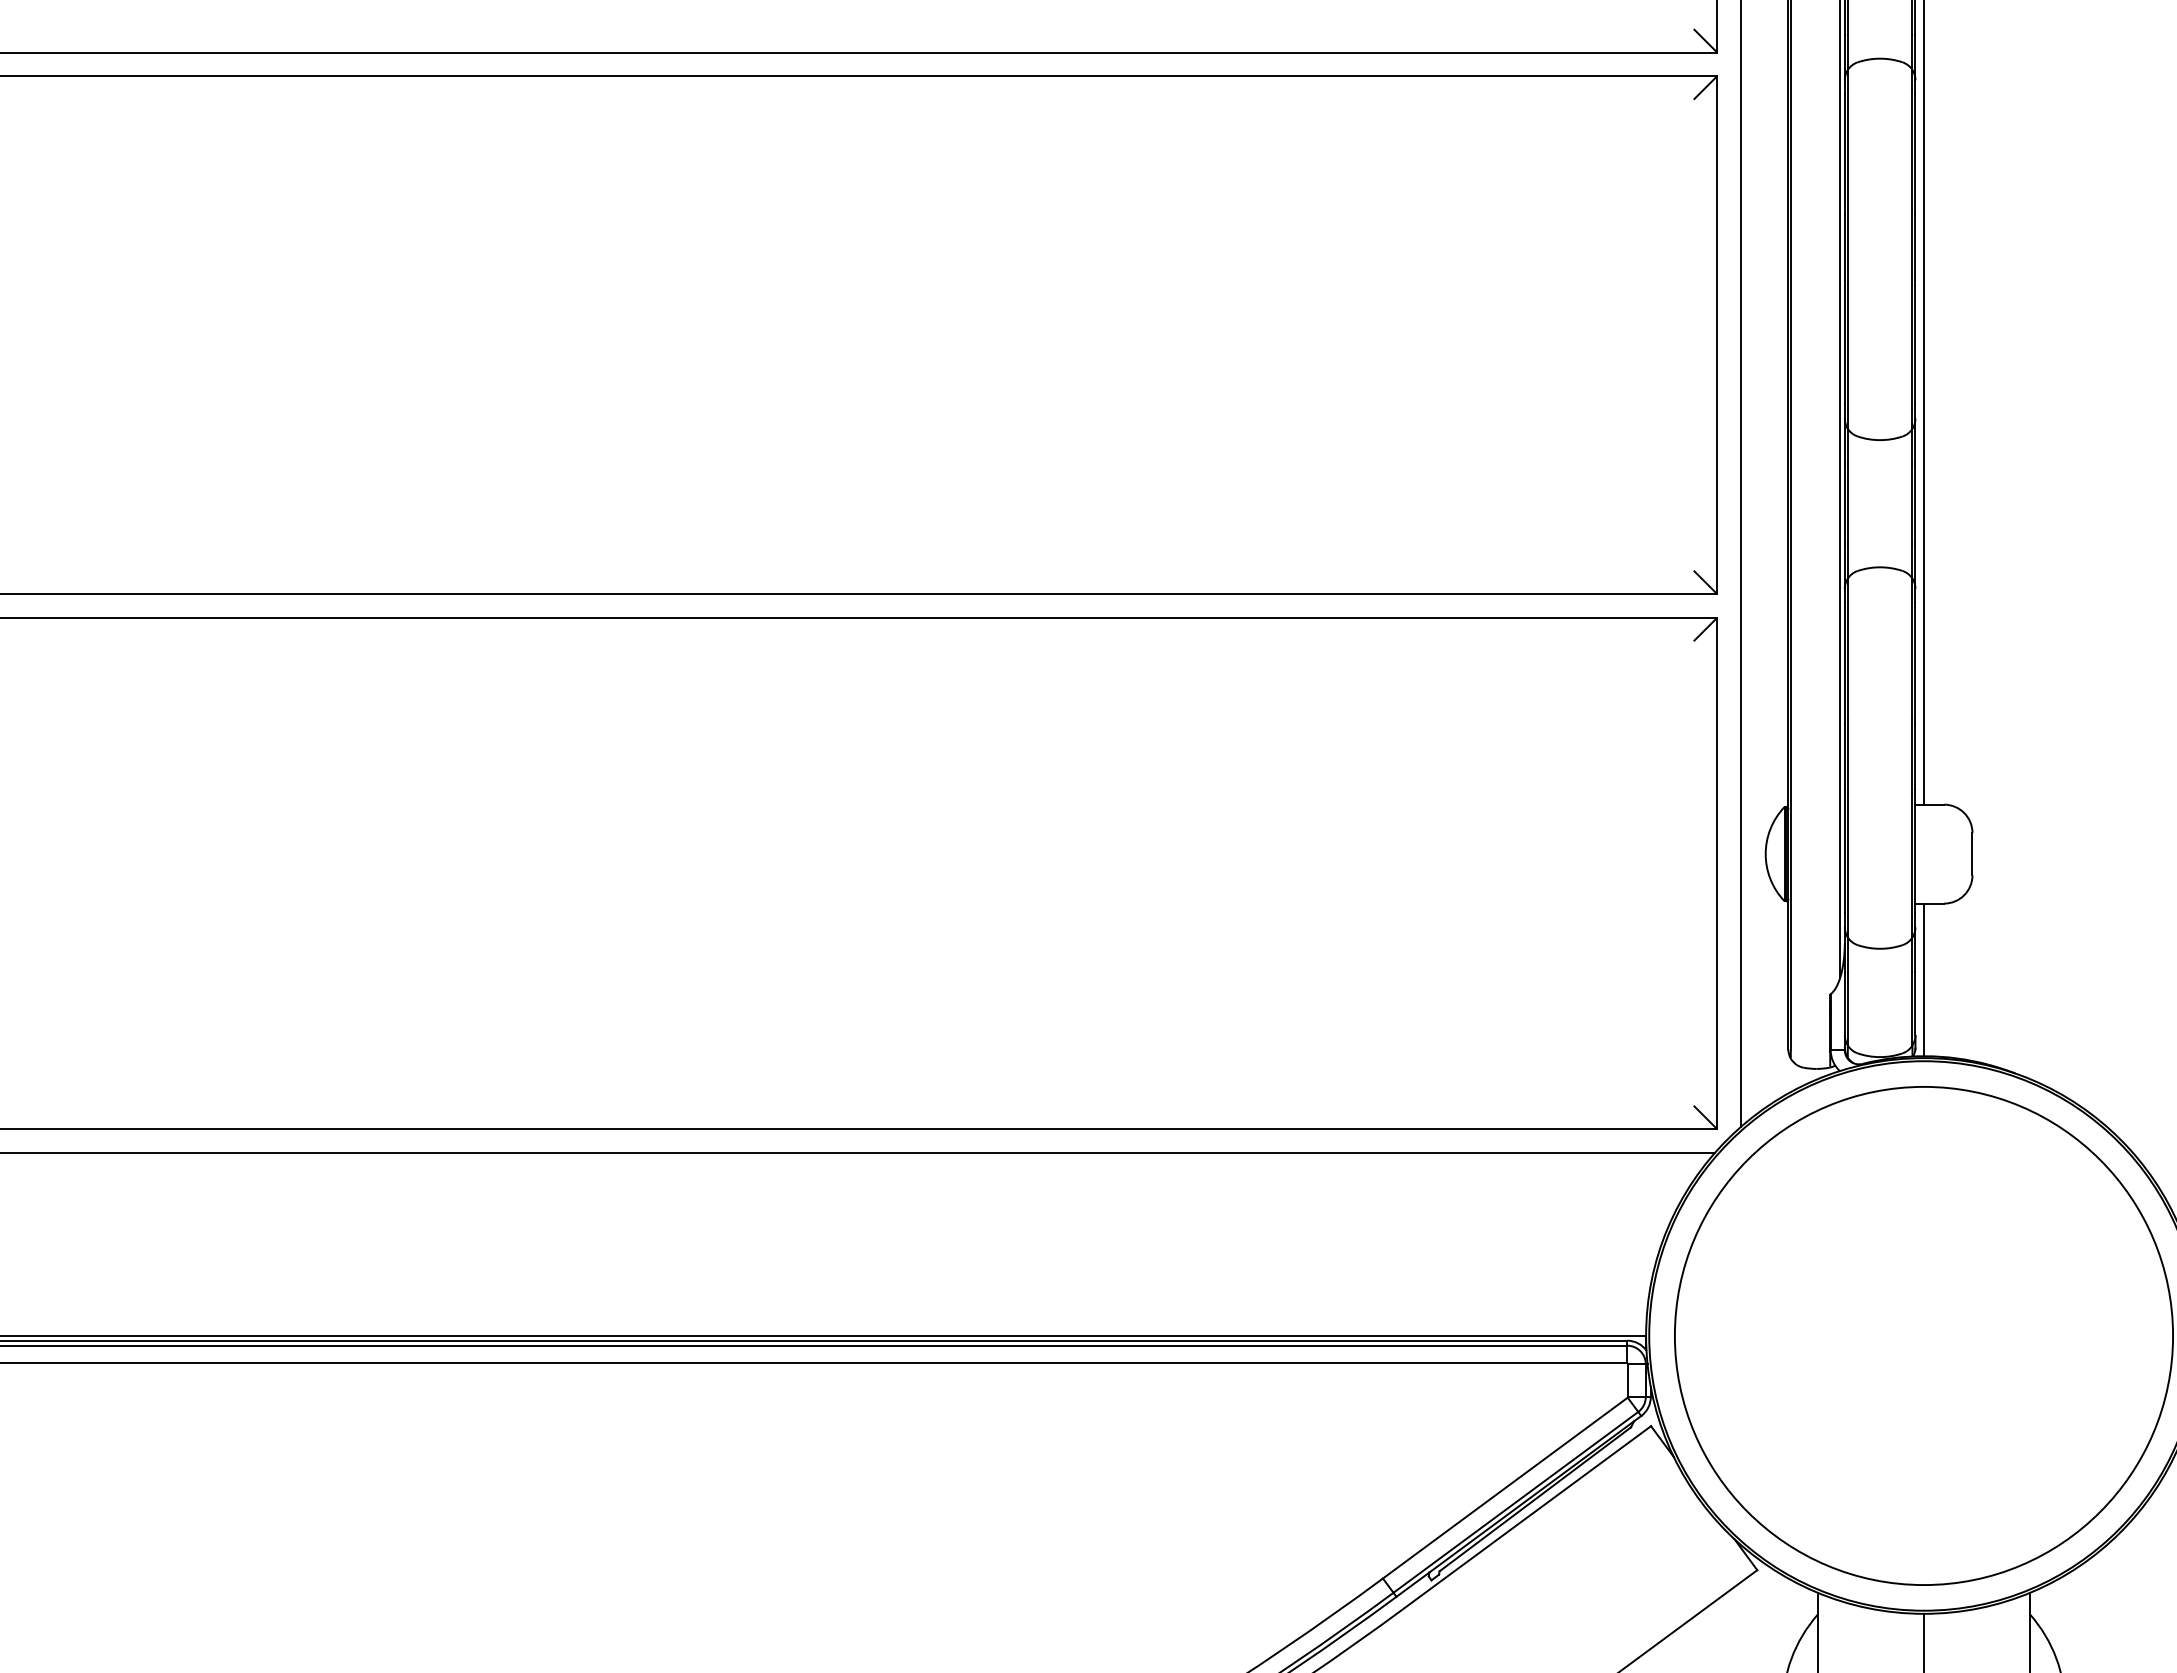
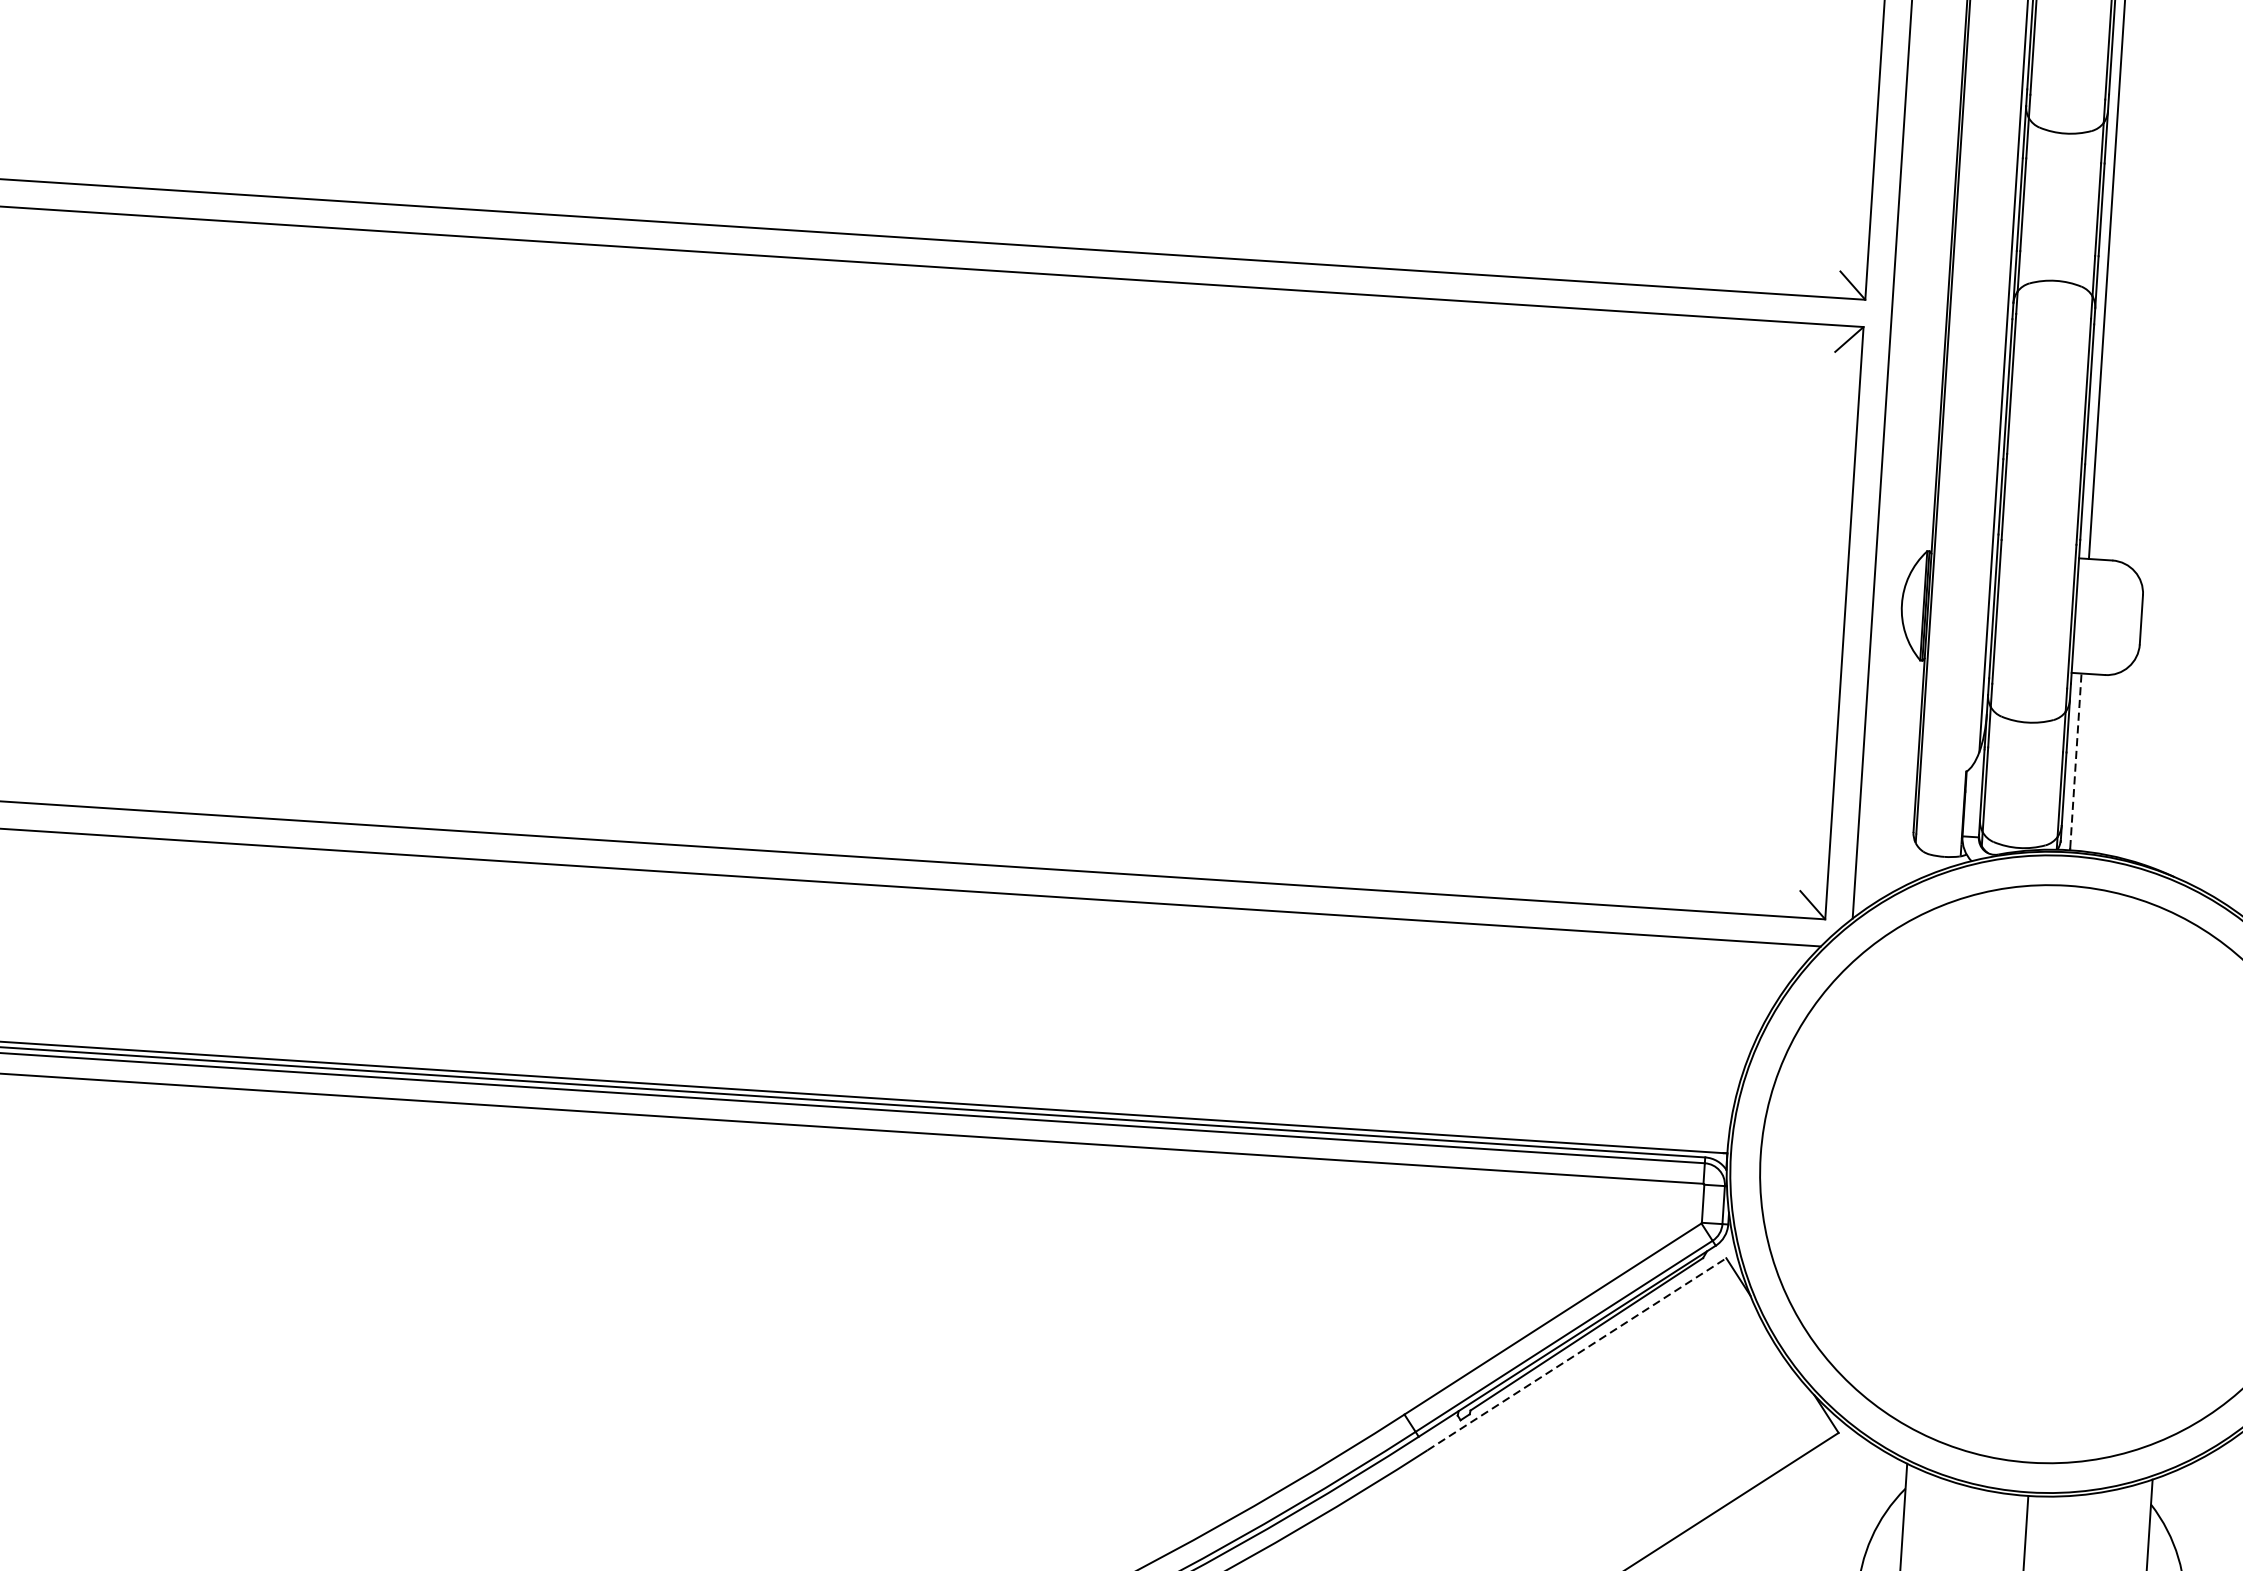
line: (1923, 978) -> (2075, 760), solid -> dashed
line: (1528, 1516) -> (1577, 1353), solid -> dashed

